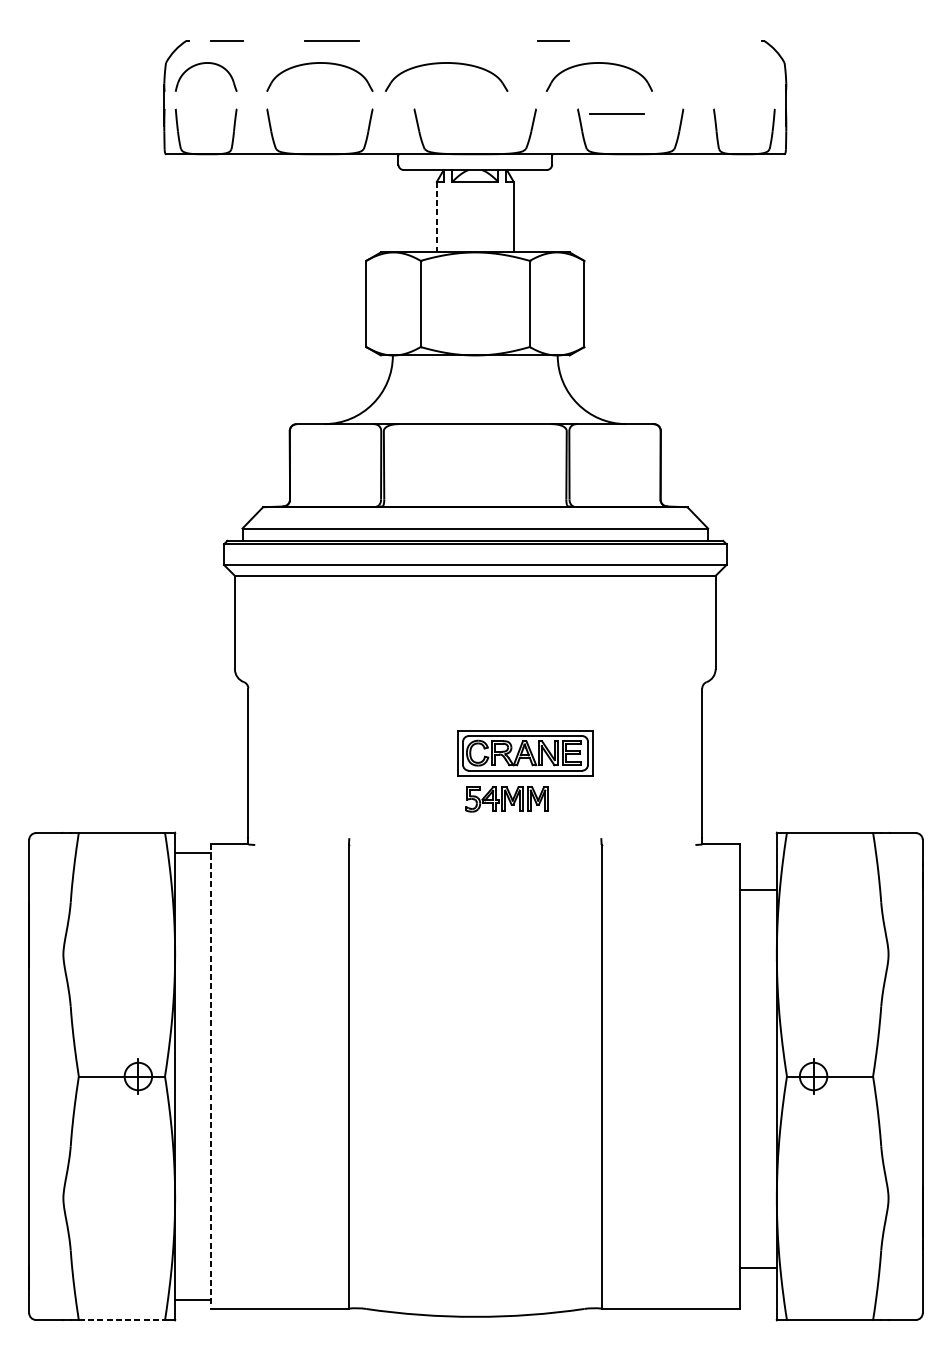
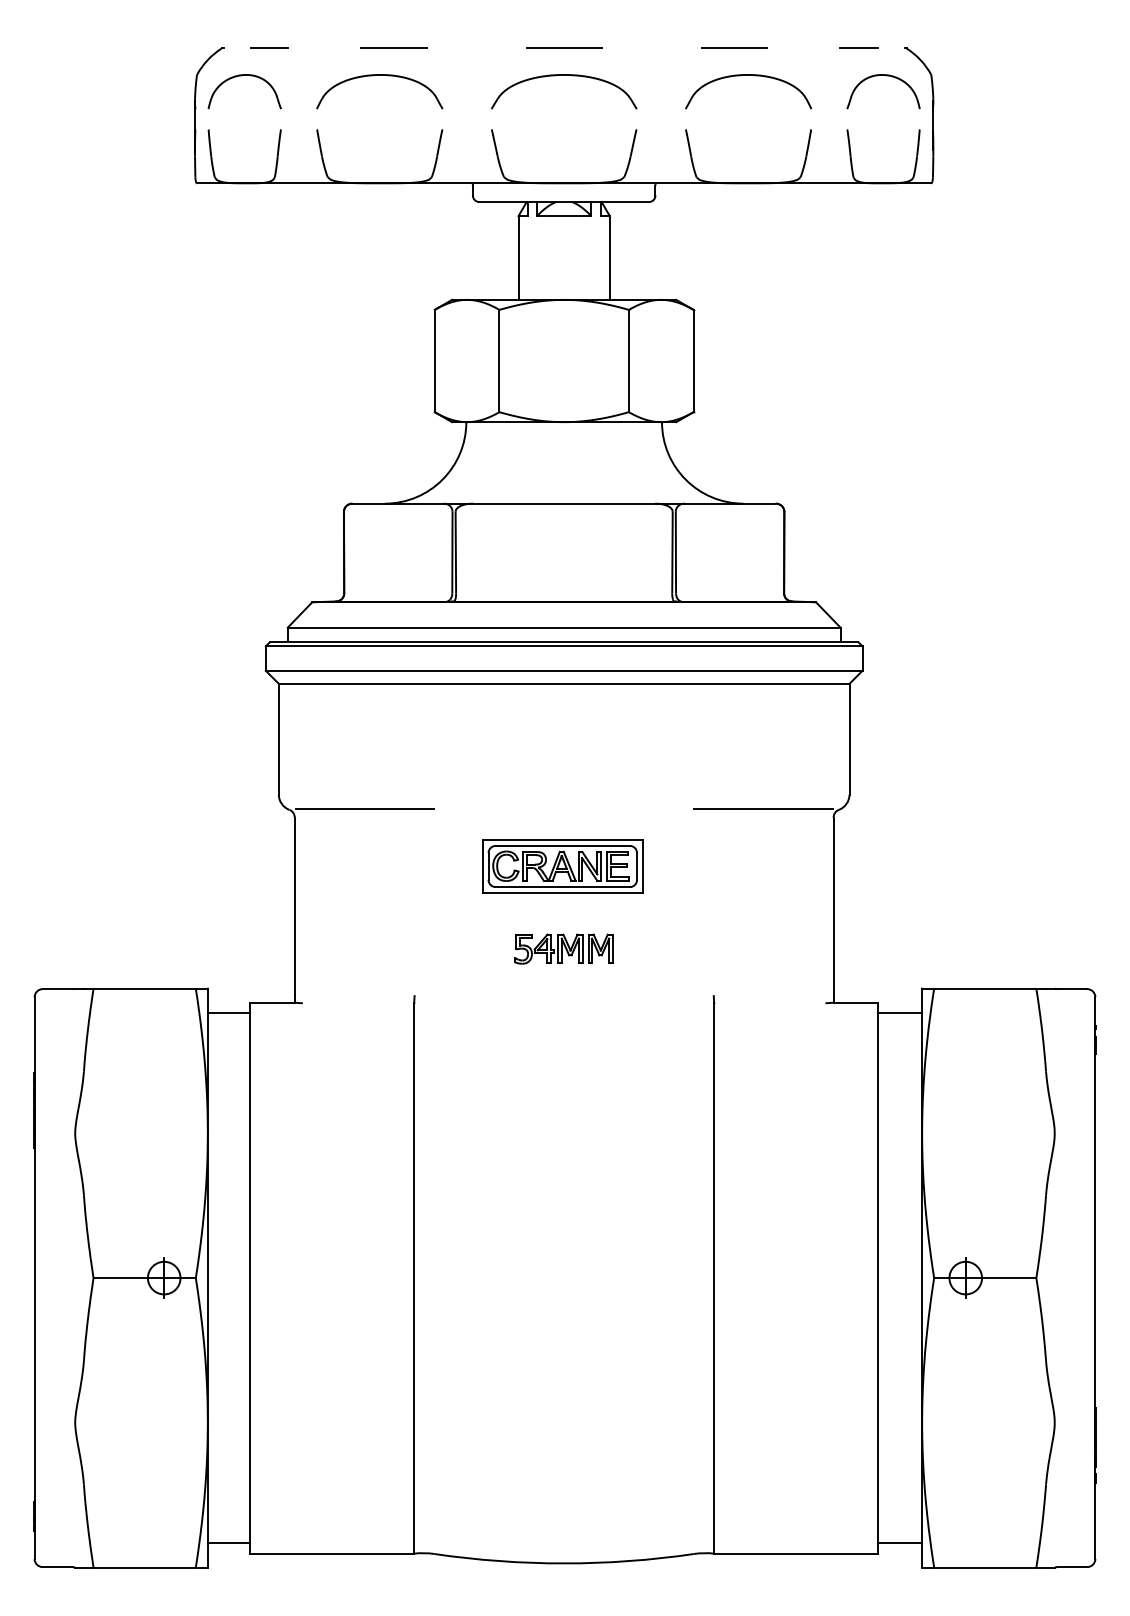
line: (553, 39) -> (858, 47), moved
line: (474, 40) -> (563, 48), added
part: (446, 63) -> (564, 75), moved
part: (599, 63) -> (748, 75), moved
part: (746, 64) -> (886, 76), added
line: (617, 113) -> (734, 47), moved
line: (436, 217) -> (518, 258), dashed -> solid
line: (307, 681) -> (364, 809), added
line: (643, 681) -> (763, 809), added
part: (525, 753) -> (562, 866), moved
part: (506, 798) -> (563, 948), moved
line: (758, 890) -> (900, 1013), moved
line: (211, 1076) -> (250, 1278), dashed -> solid
line: (758, 1268) -> (900, 1543), moved
line: (122, 1320) -> (145, 1567), dashed -> solid

